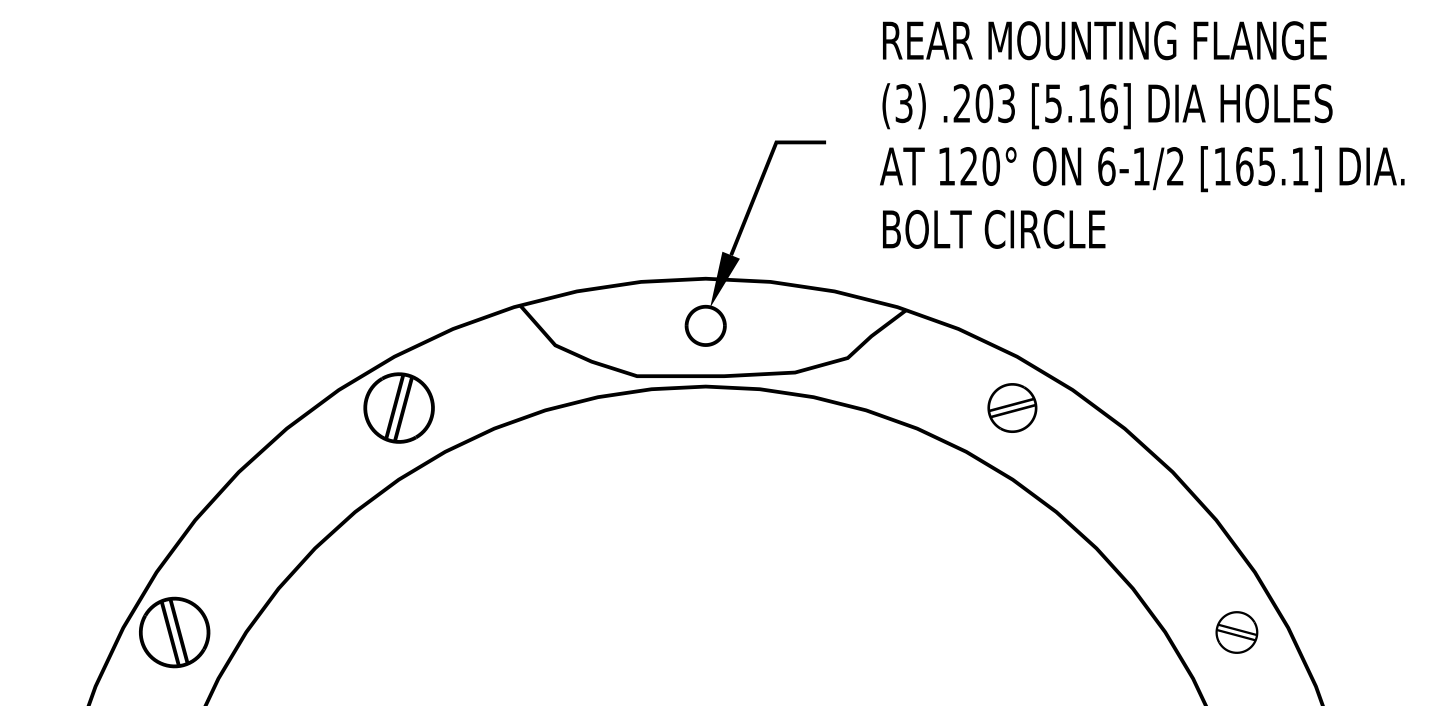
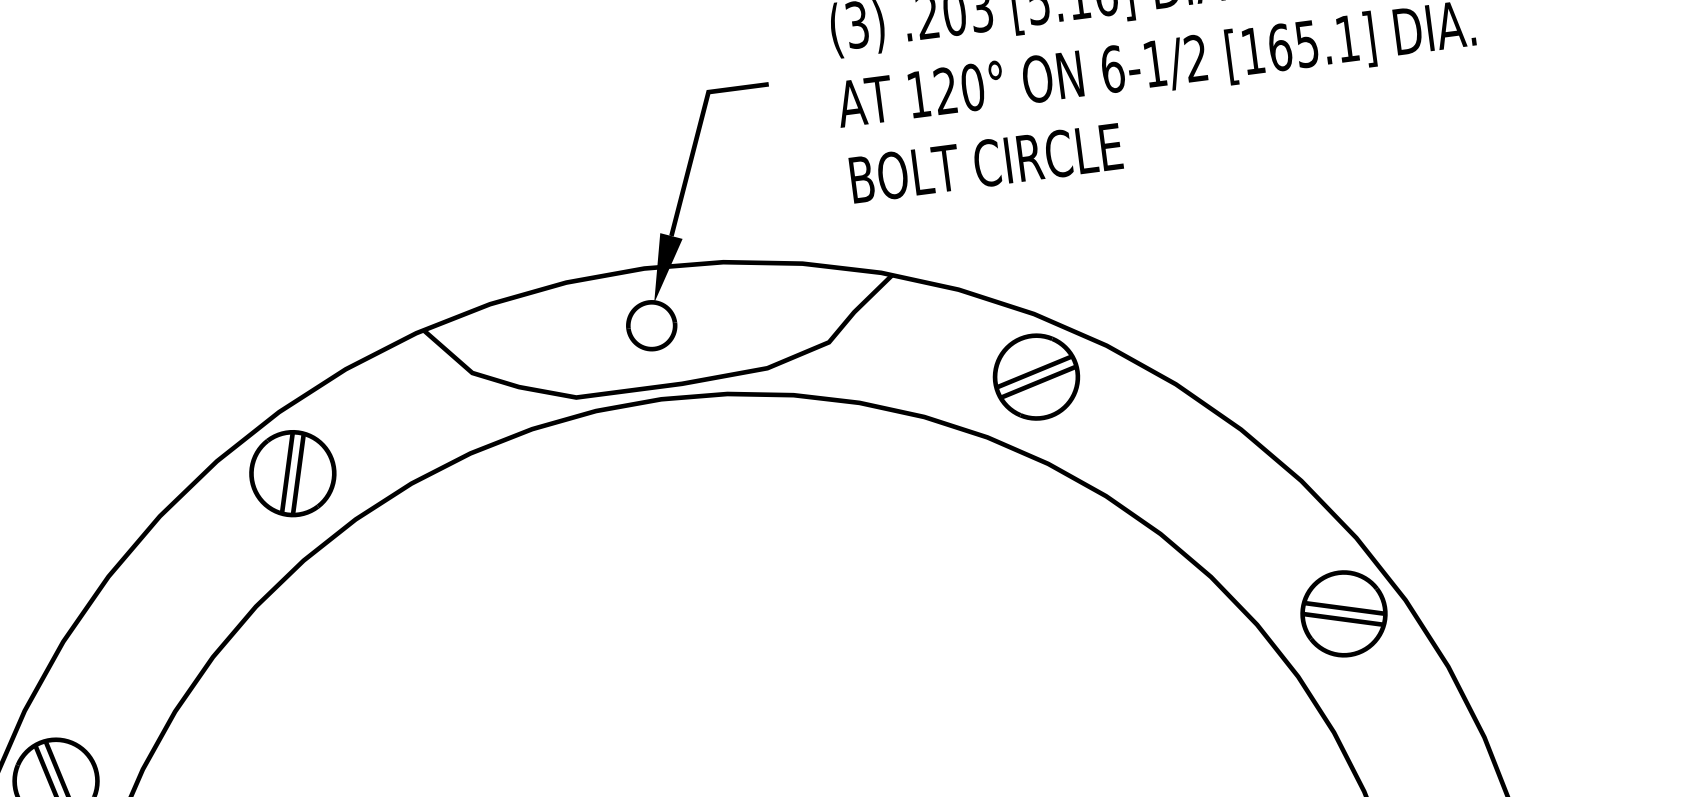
part: (1012, 407) -> (1036, 376), size x1.43
part: (1236, 632) -> (1343, 613), size x1.67

